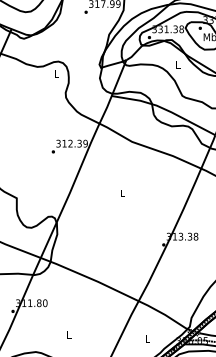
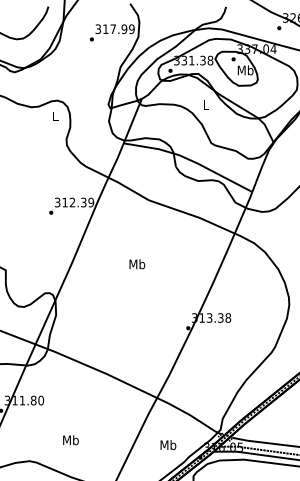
text: (122, 193) -> (137, 264), L -> Mb
text: (68, 335) -> (70, 440), L -> Mb
text: (147, 339) -> (168, 445), L -> Mb

